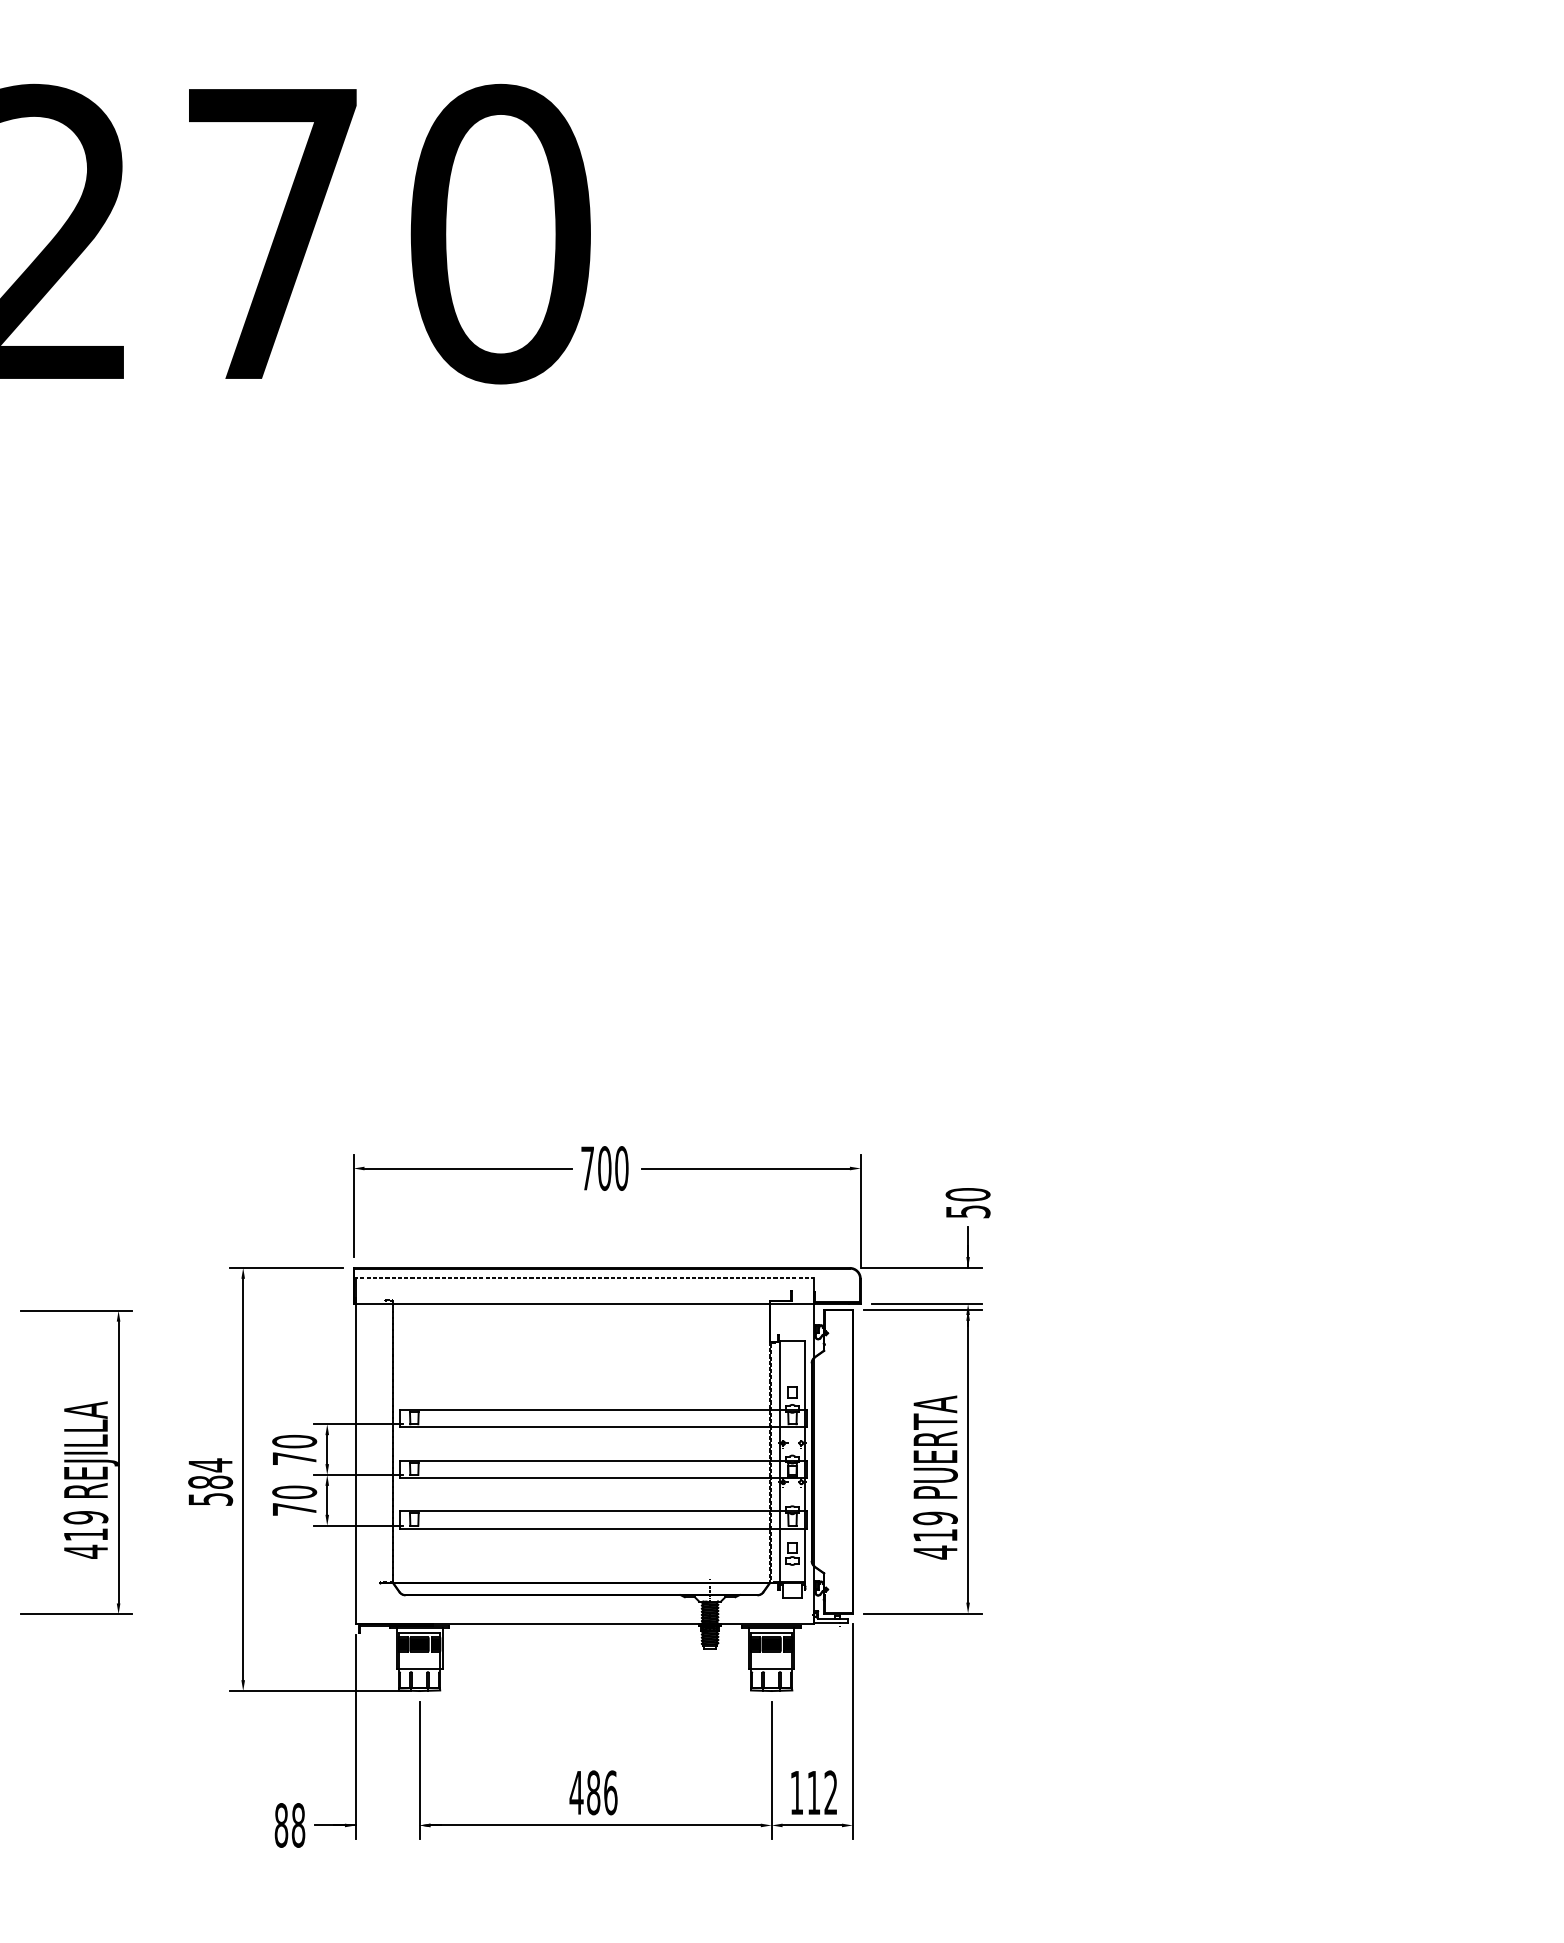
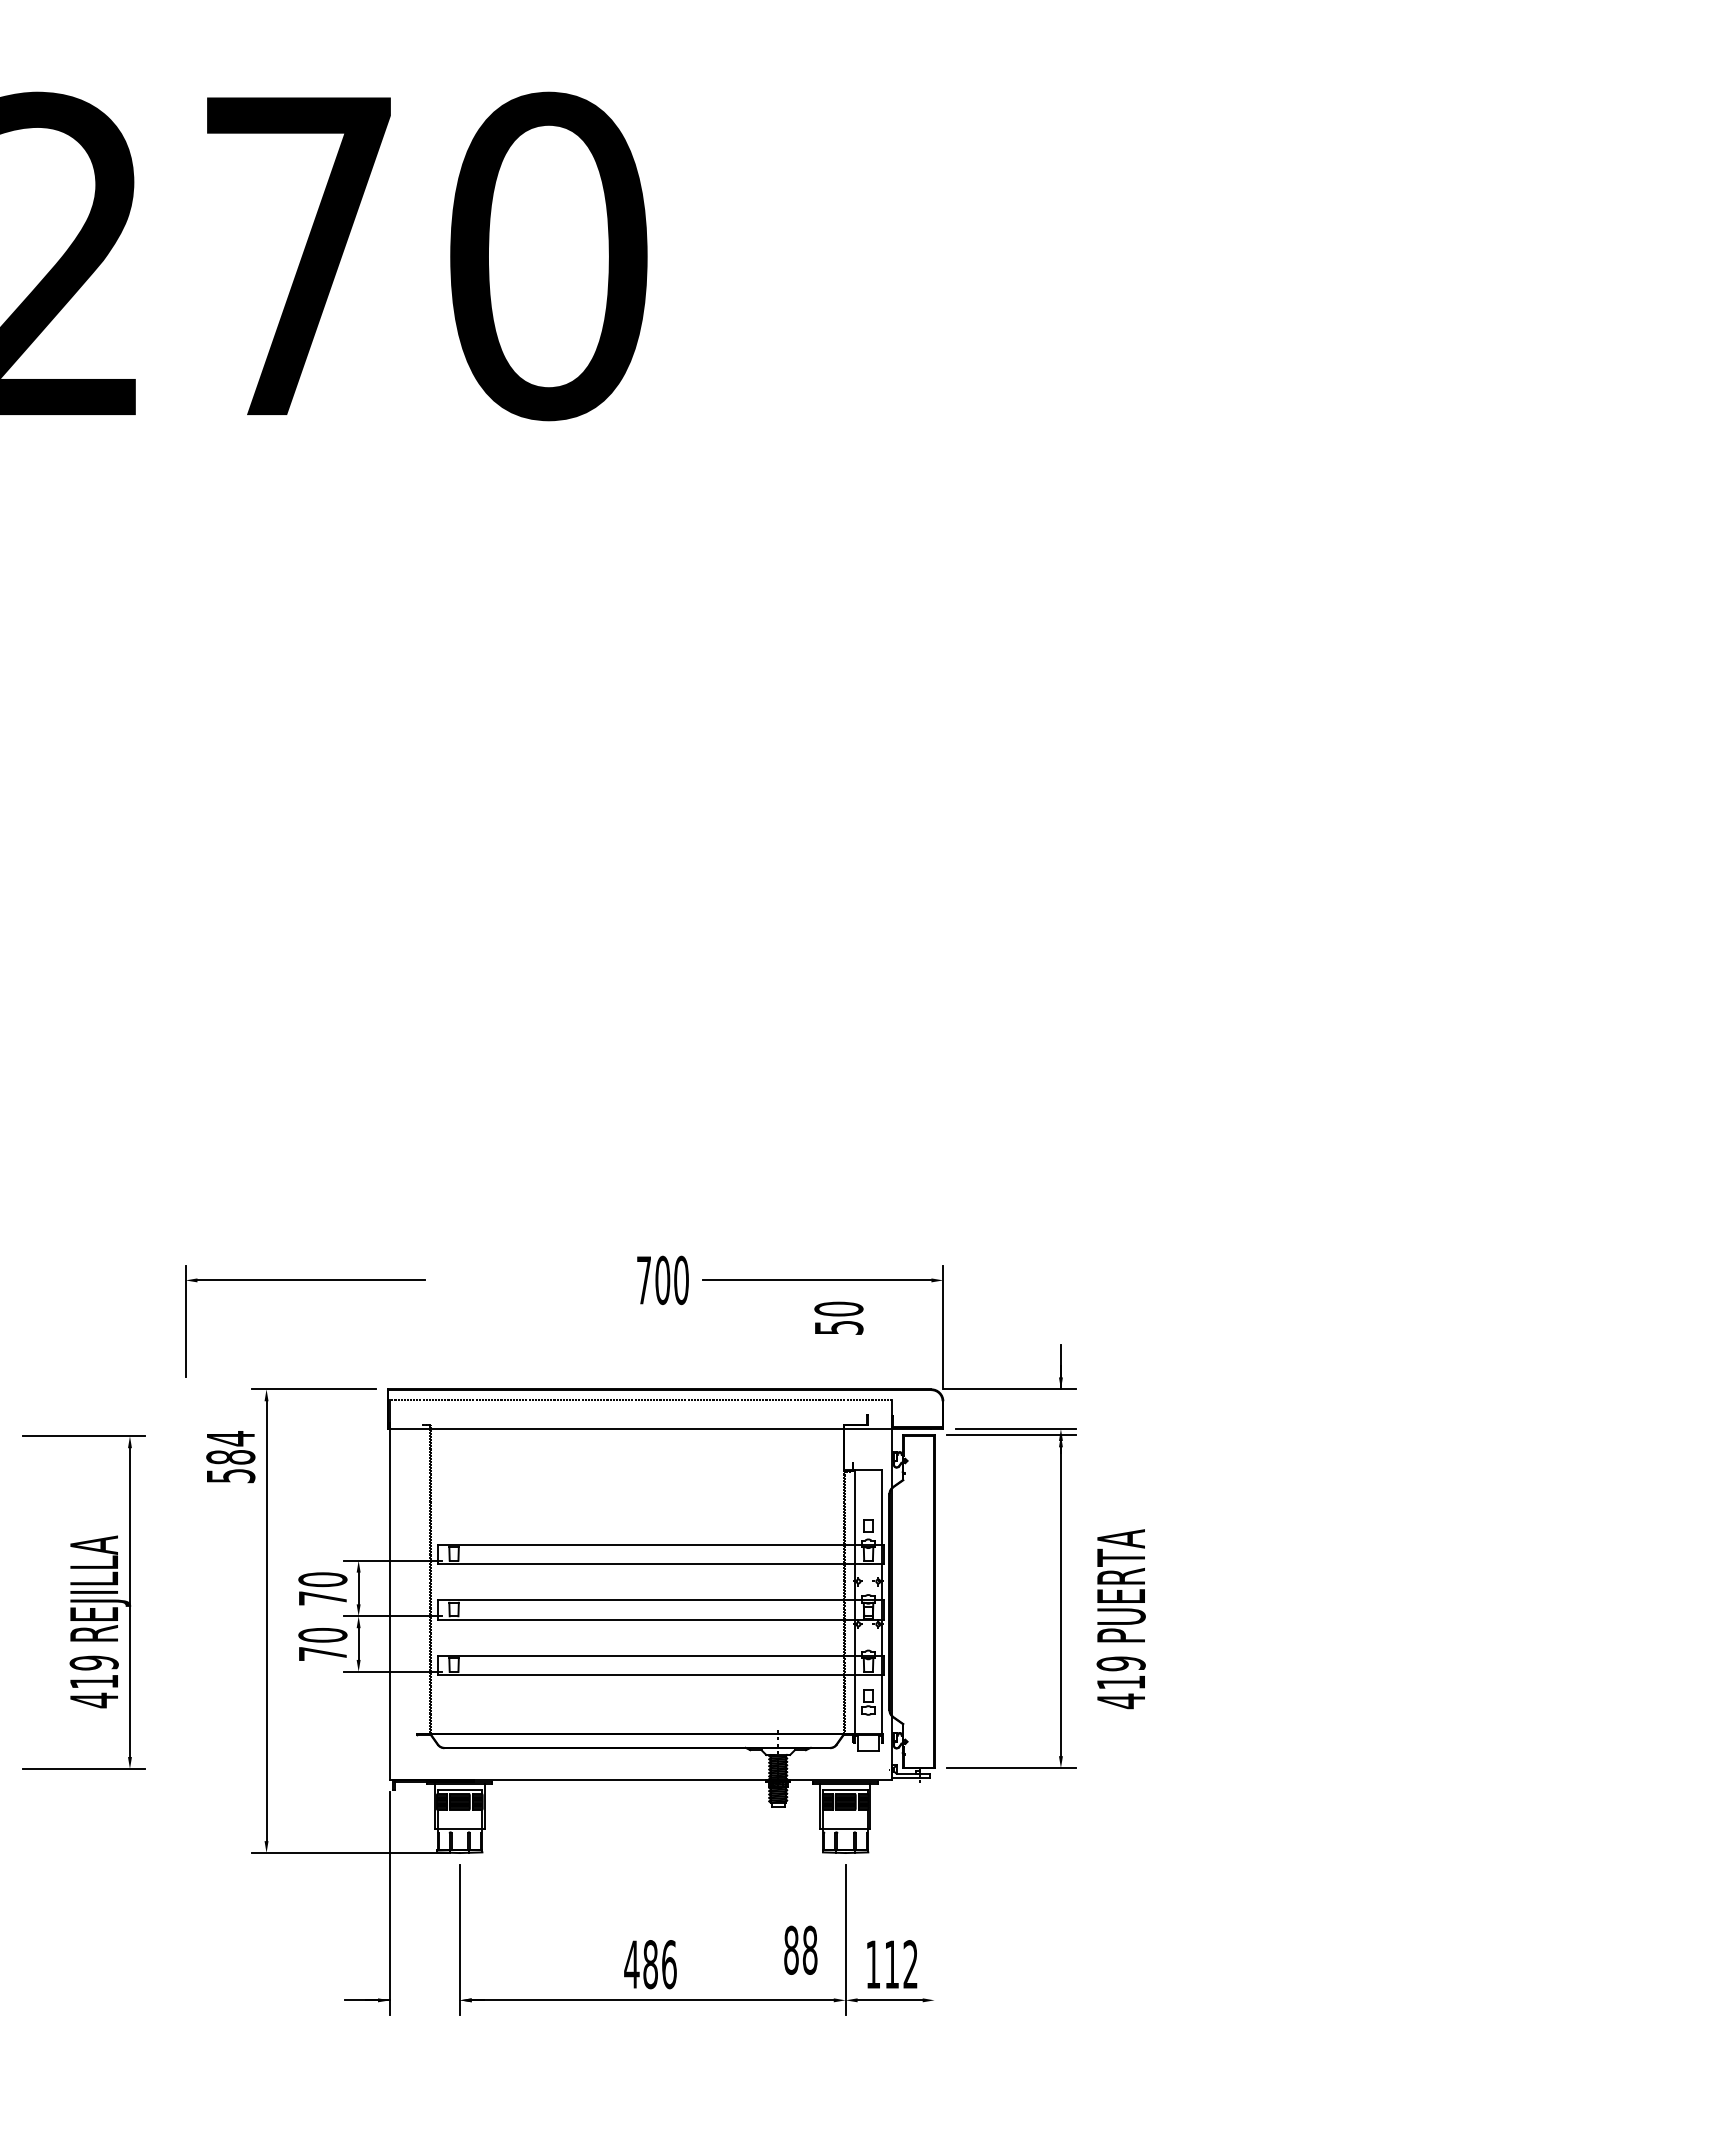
part: (463, 1168) -> (305, 1280), moved
text: (967, 1202) -> (838, 1317), moved
text: (934, 1477) -> (1120, 1619), moved
text: (210, 1482) -> (230, 1457), moved
line: (852, 1731) -> (934, 1897), removed
text: (289, 1824) -> (800, 1949), moved

